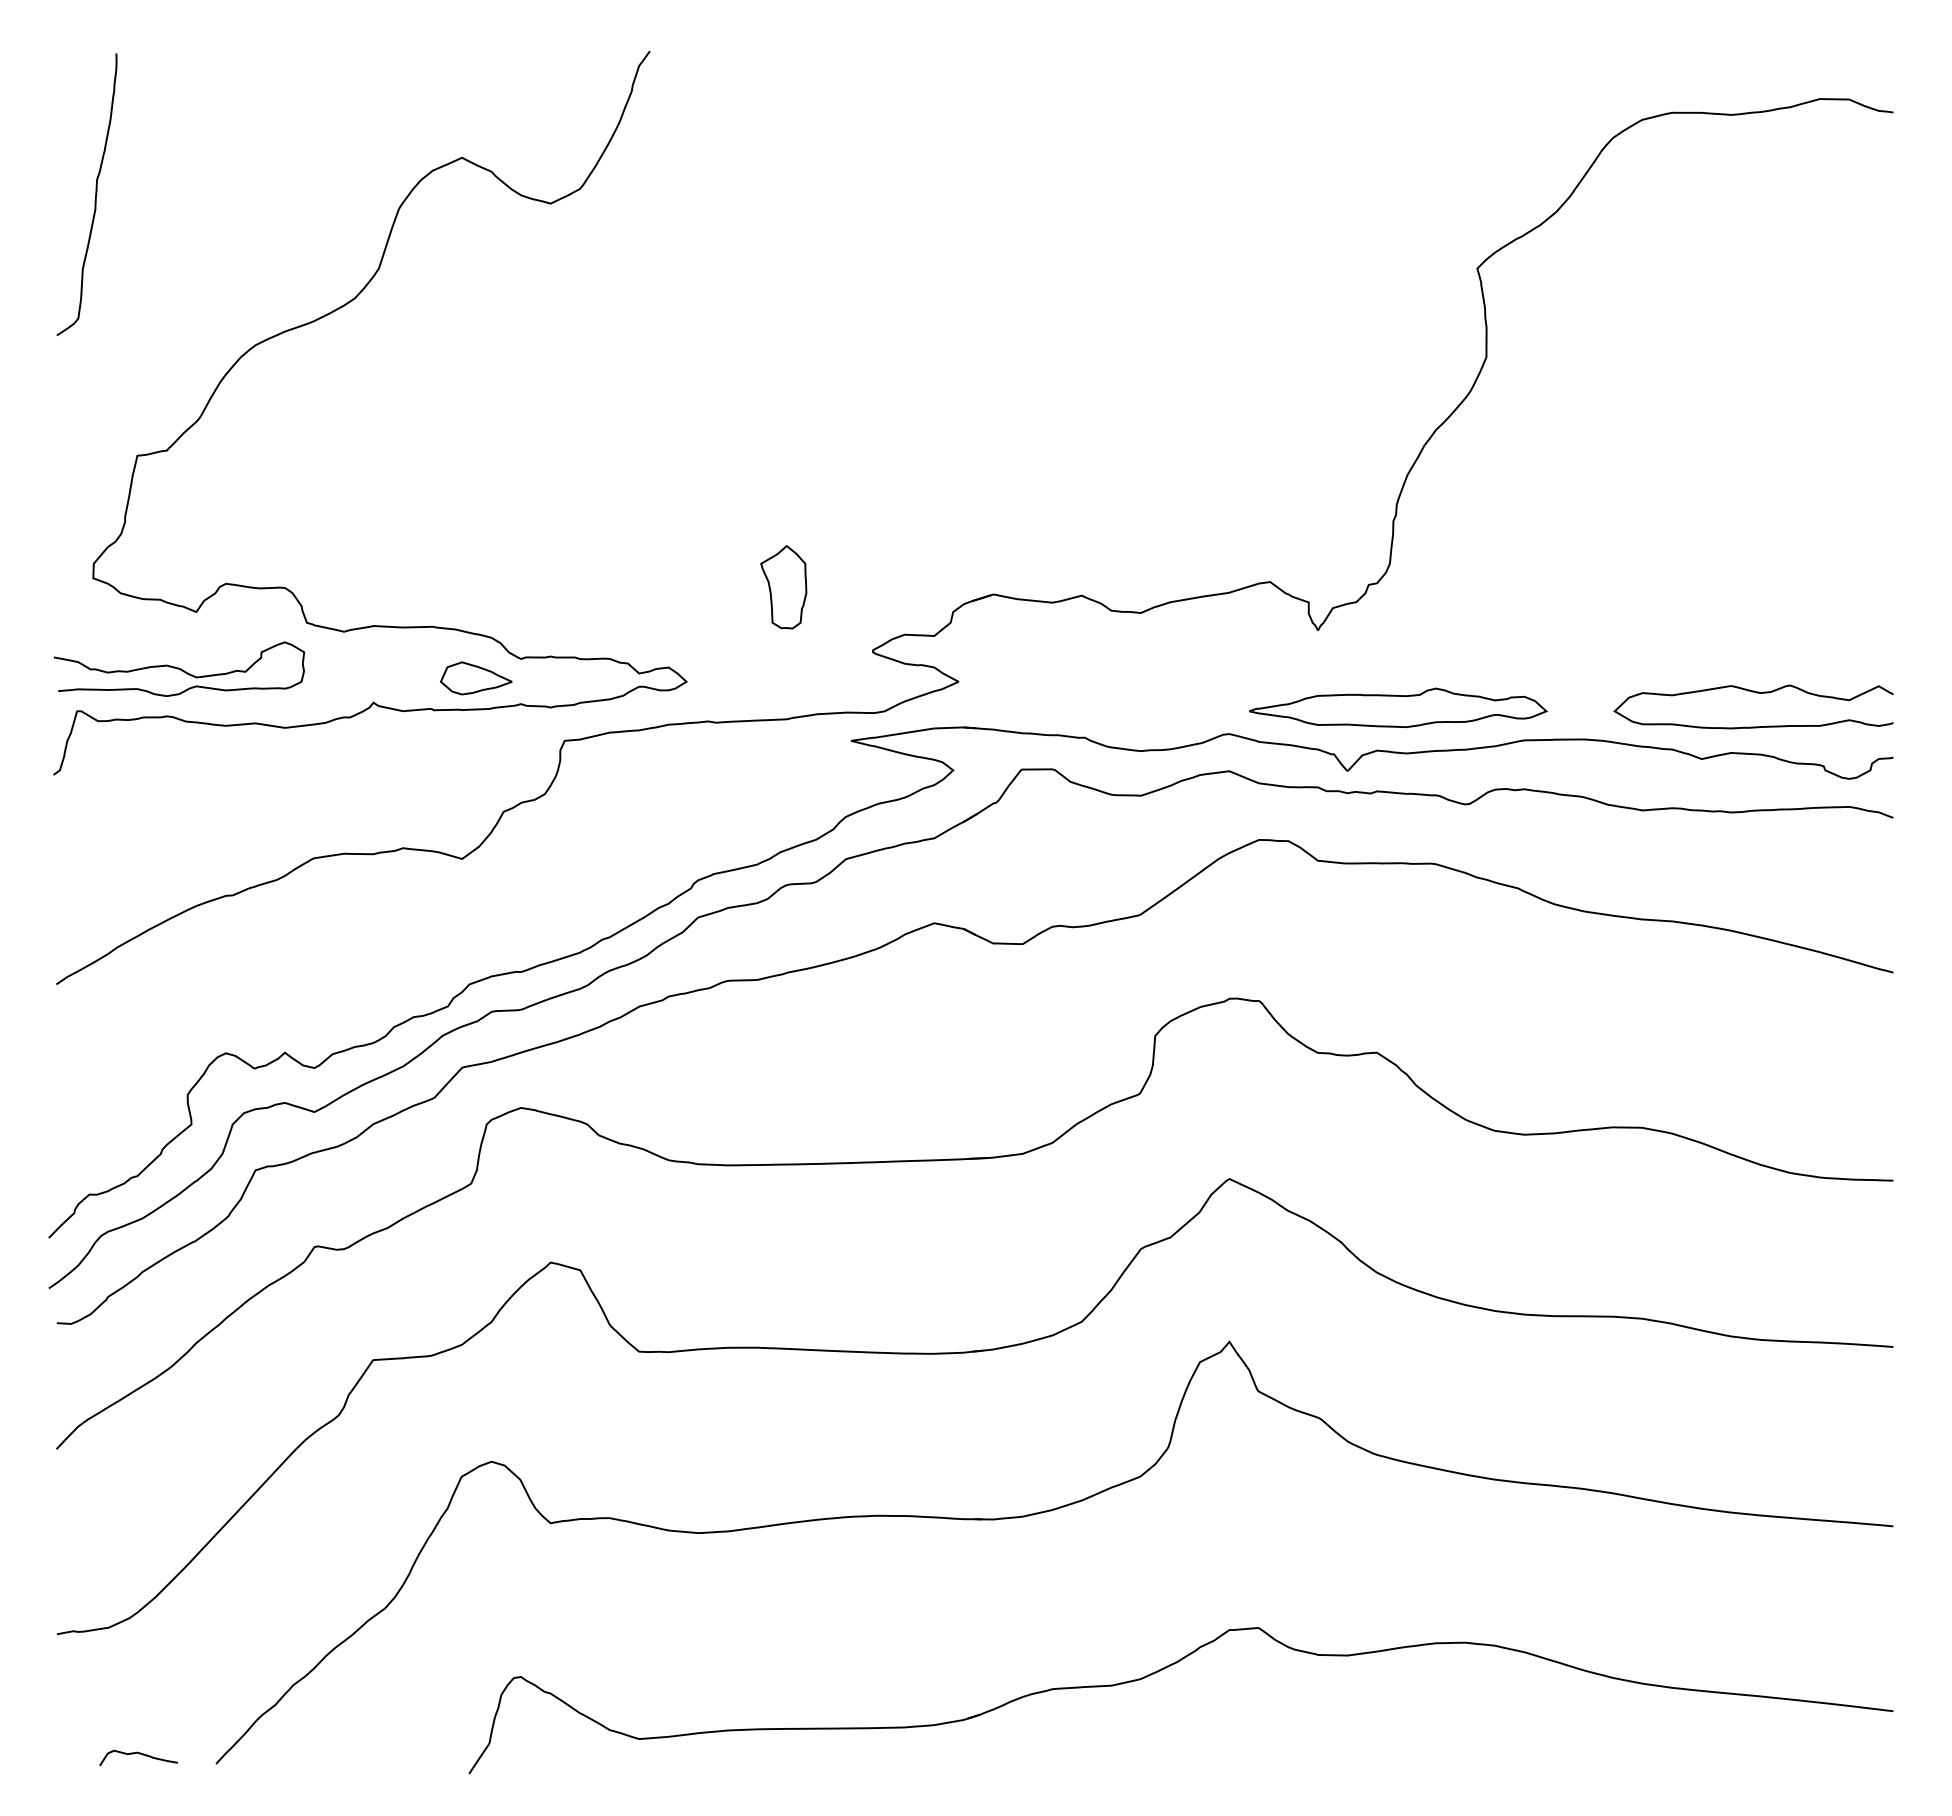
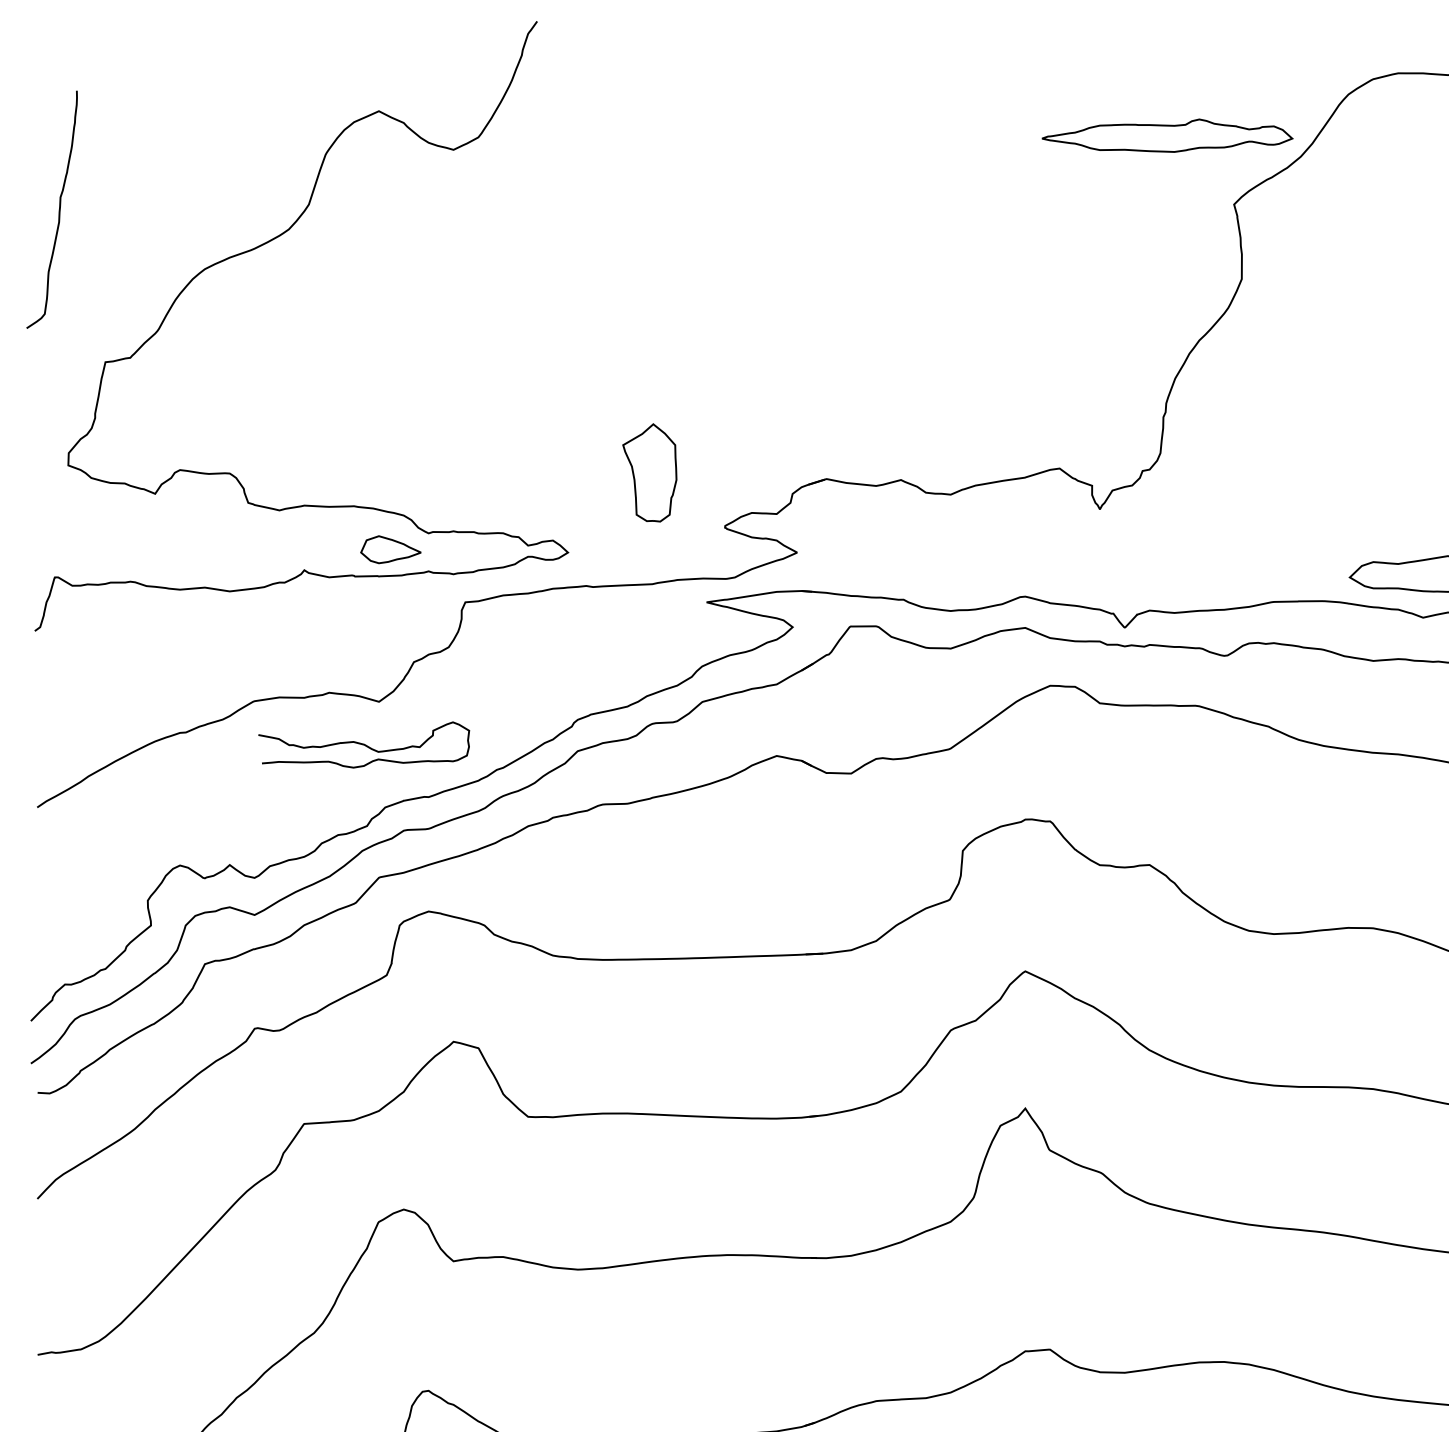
curve: (95, 194) -> (59, 209), moved
part: (783, 587) -> (649, 473), size x1.4
curve: (179, 668) -> (364, 744), moved
part: (1398, 707) -> (1167, 135), moved

